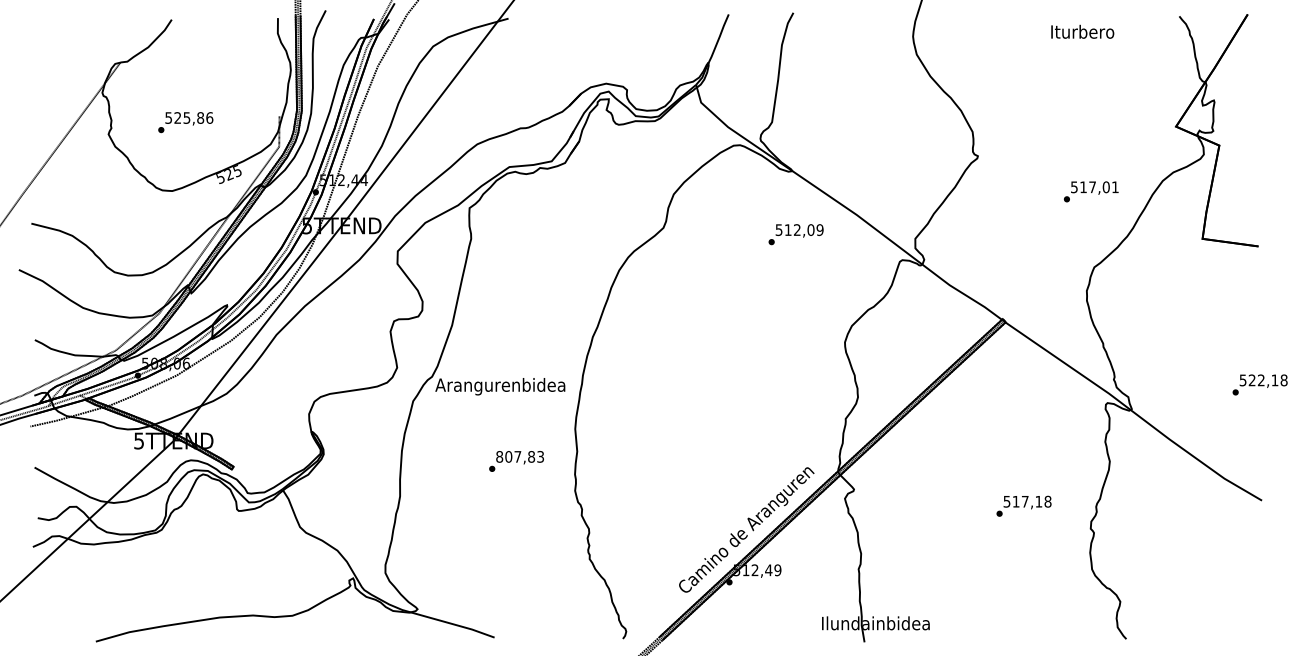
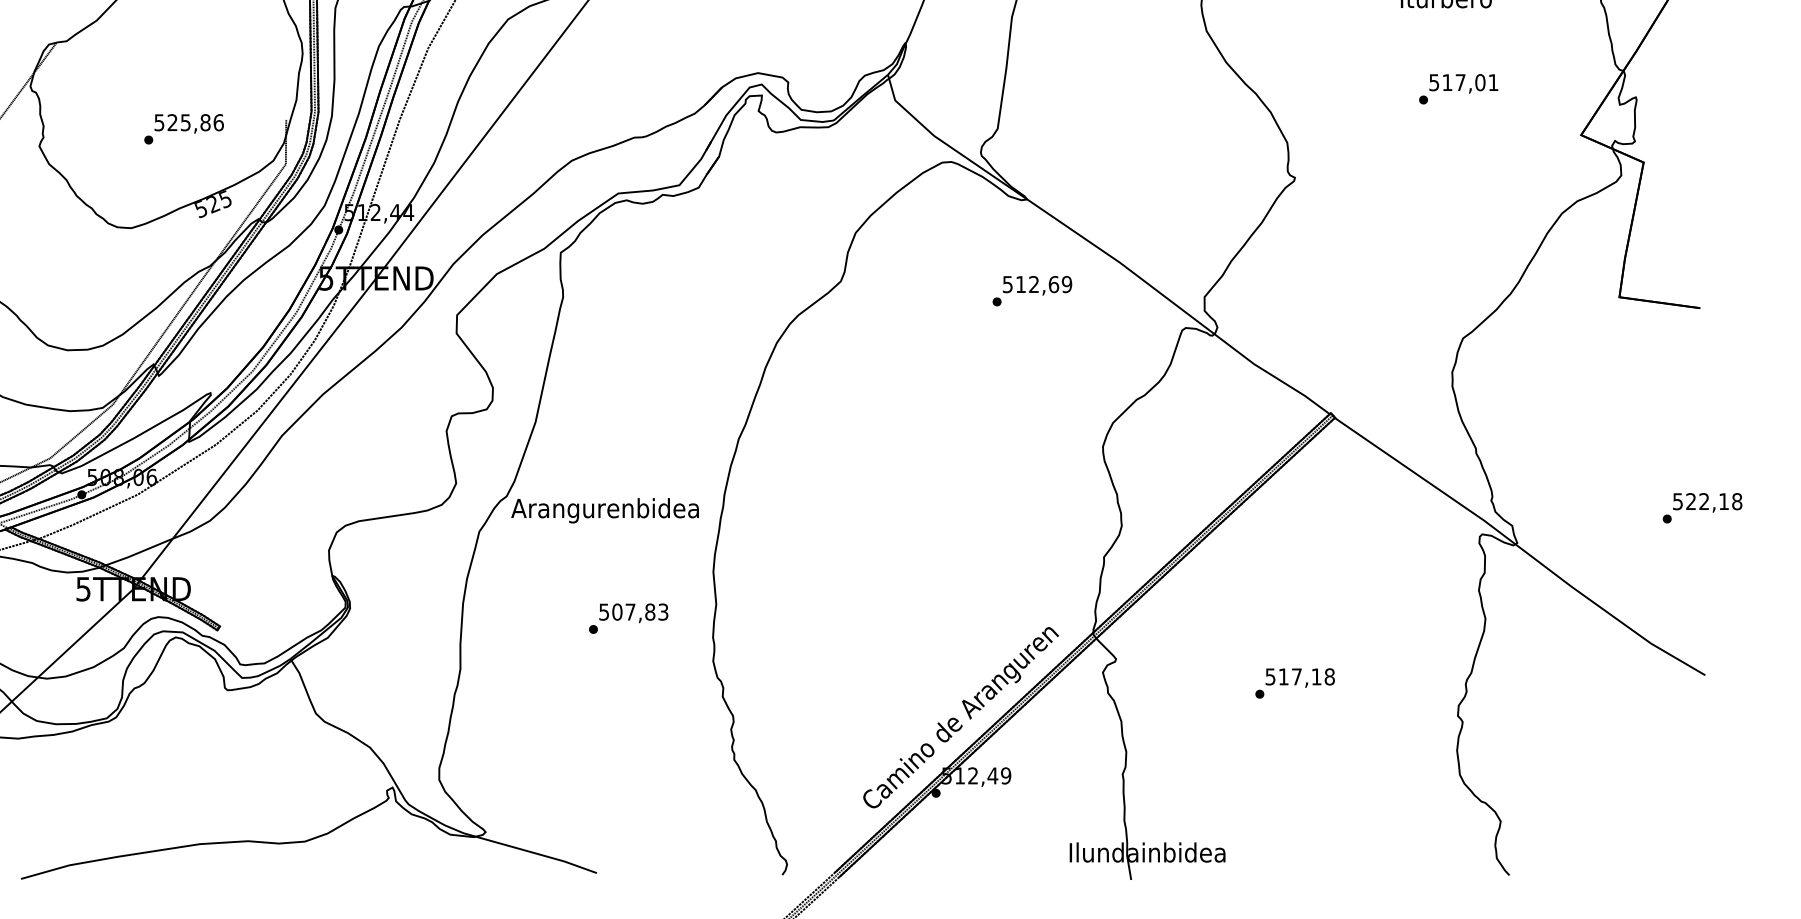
text: (185, 122) -> (183, 129), moved
text: (1090, 191) -> (1457, 88), moved
text: (810, 229) -> (1053, 283), 512,09 -> 512,69
text: (499, 456) -> (603, 611), 807,83 -> 507,83
text: (1023, 505) -> (1294, 682), moved

